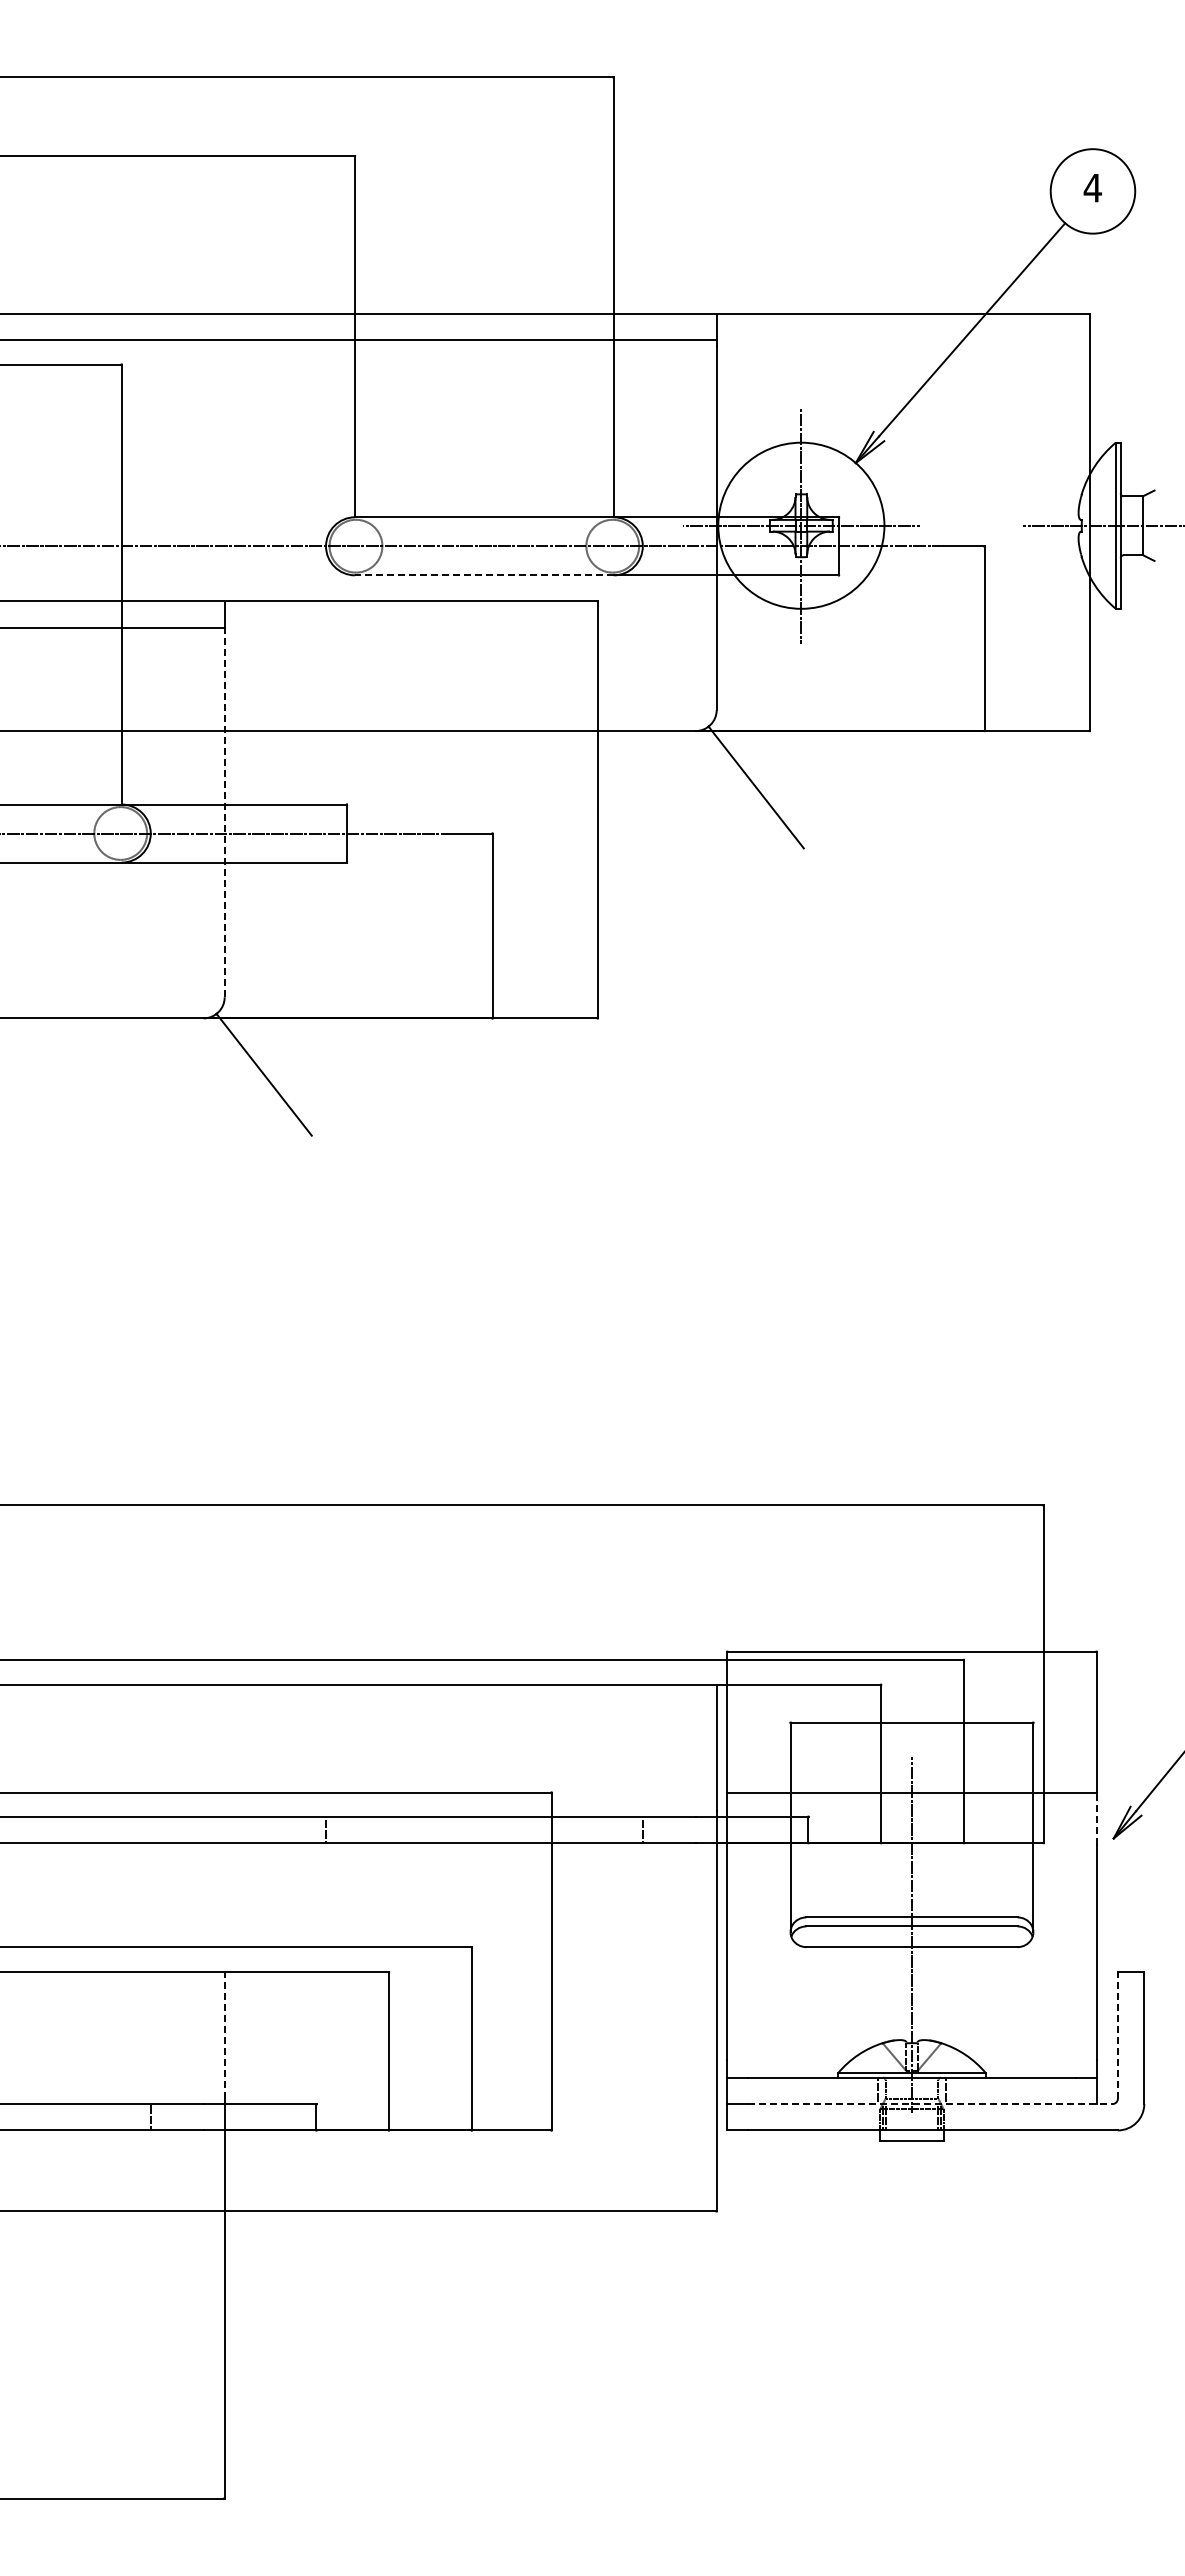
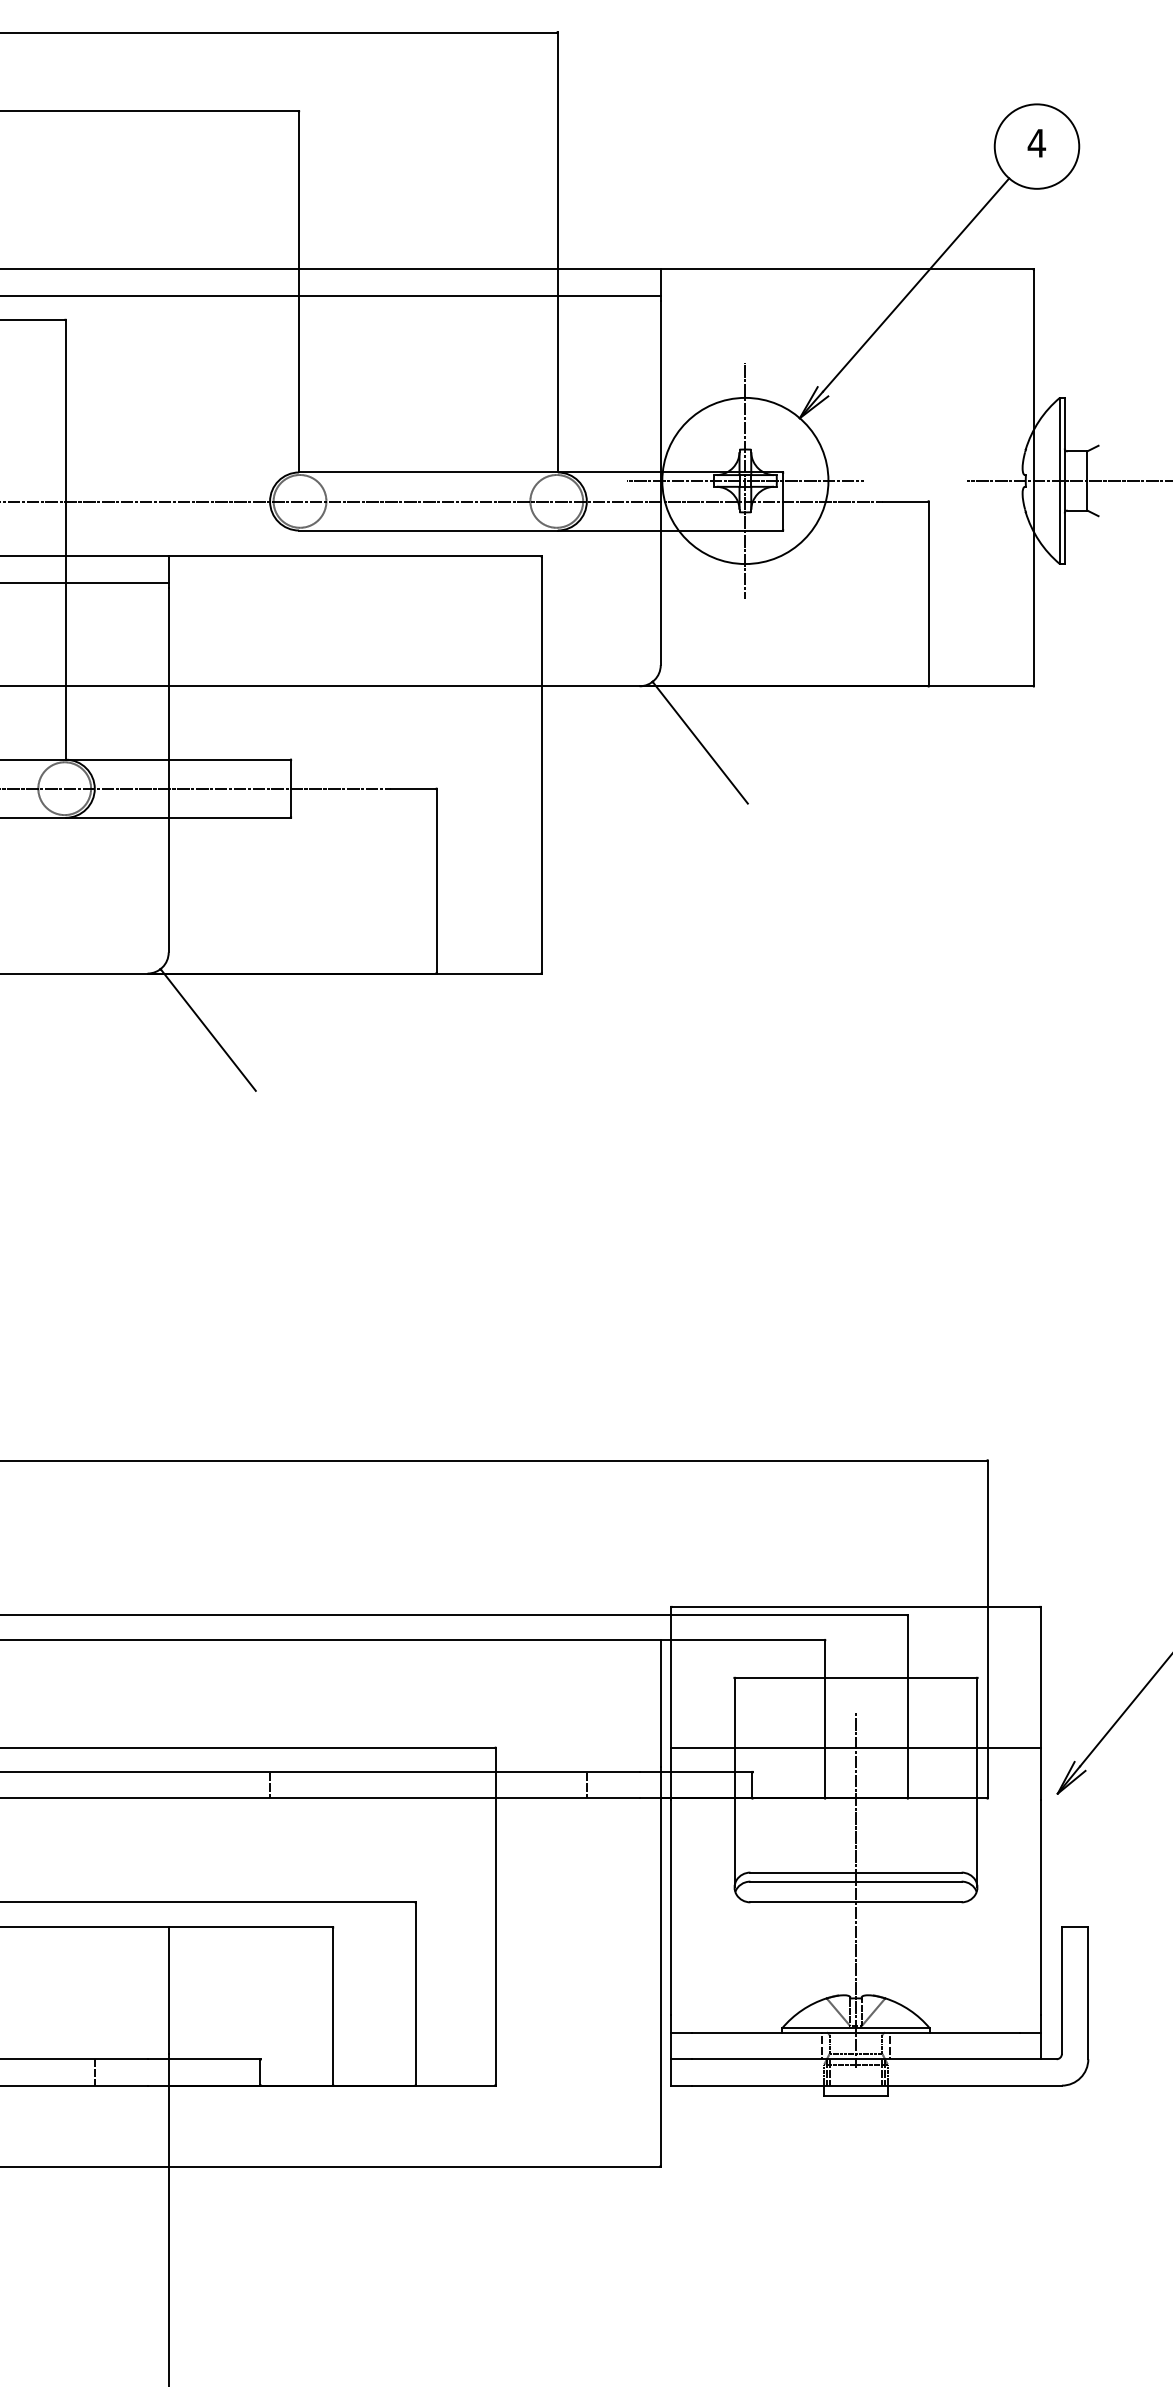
line: (483, 575) -> (427, 530), dashed -> solid
line: (224, 814) -> (168, 769), dashed -> solid
line: (1096, 1818) -> (1040, 1773), dashed -> solid
line: (224, 2034) -> (168, 1989), dashed -> solid
line: (1117, 2034) -> (1061, 1989), dashed -> solid
line: (930, 2104) -> (874, 2059), dashed -> solid

